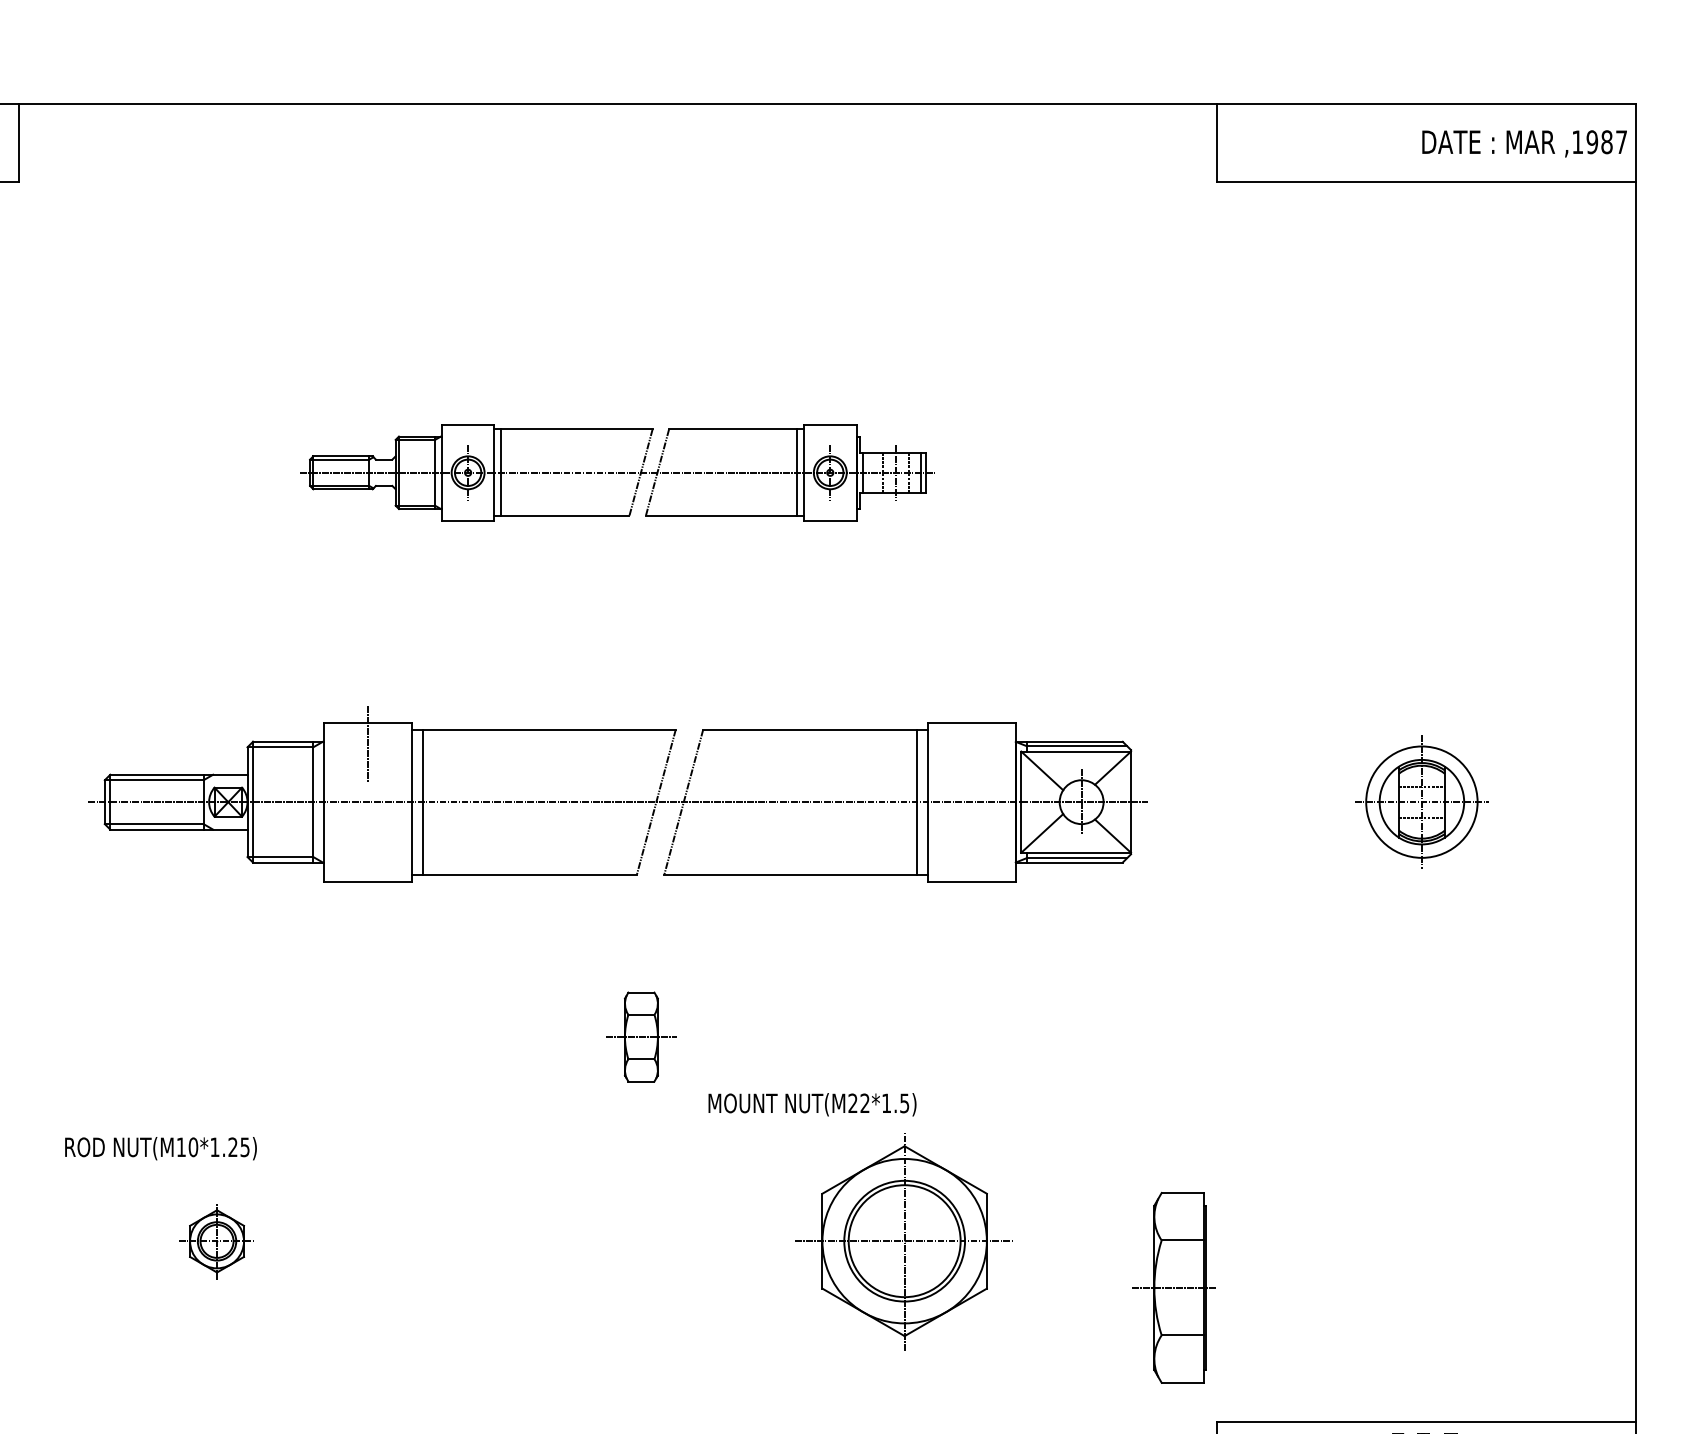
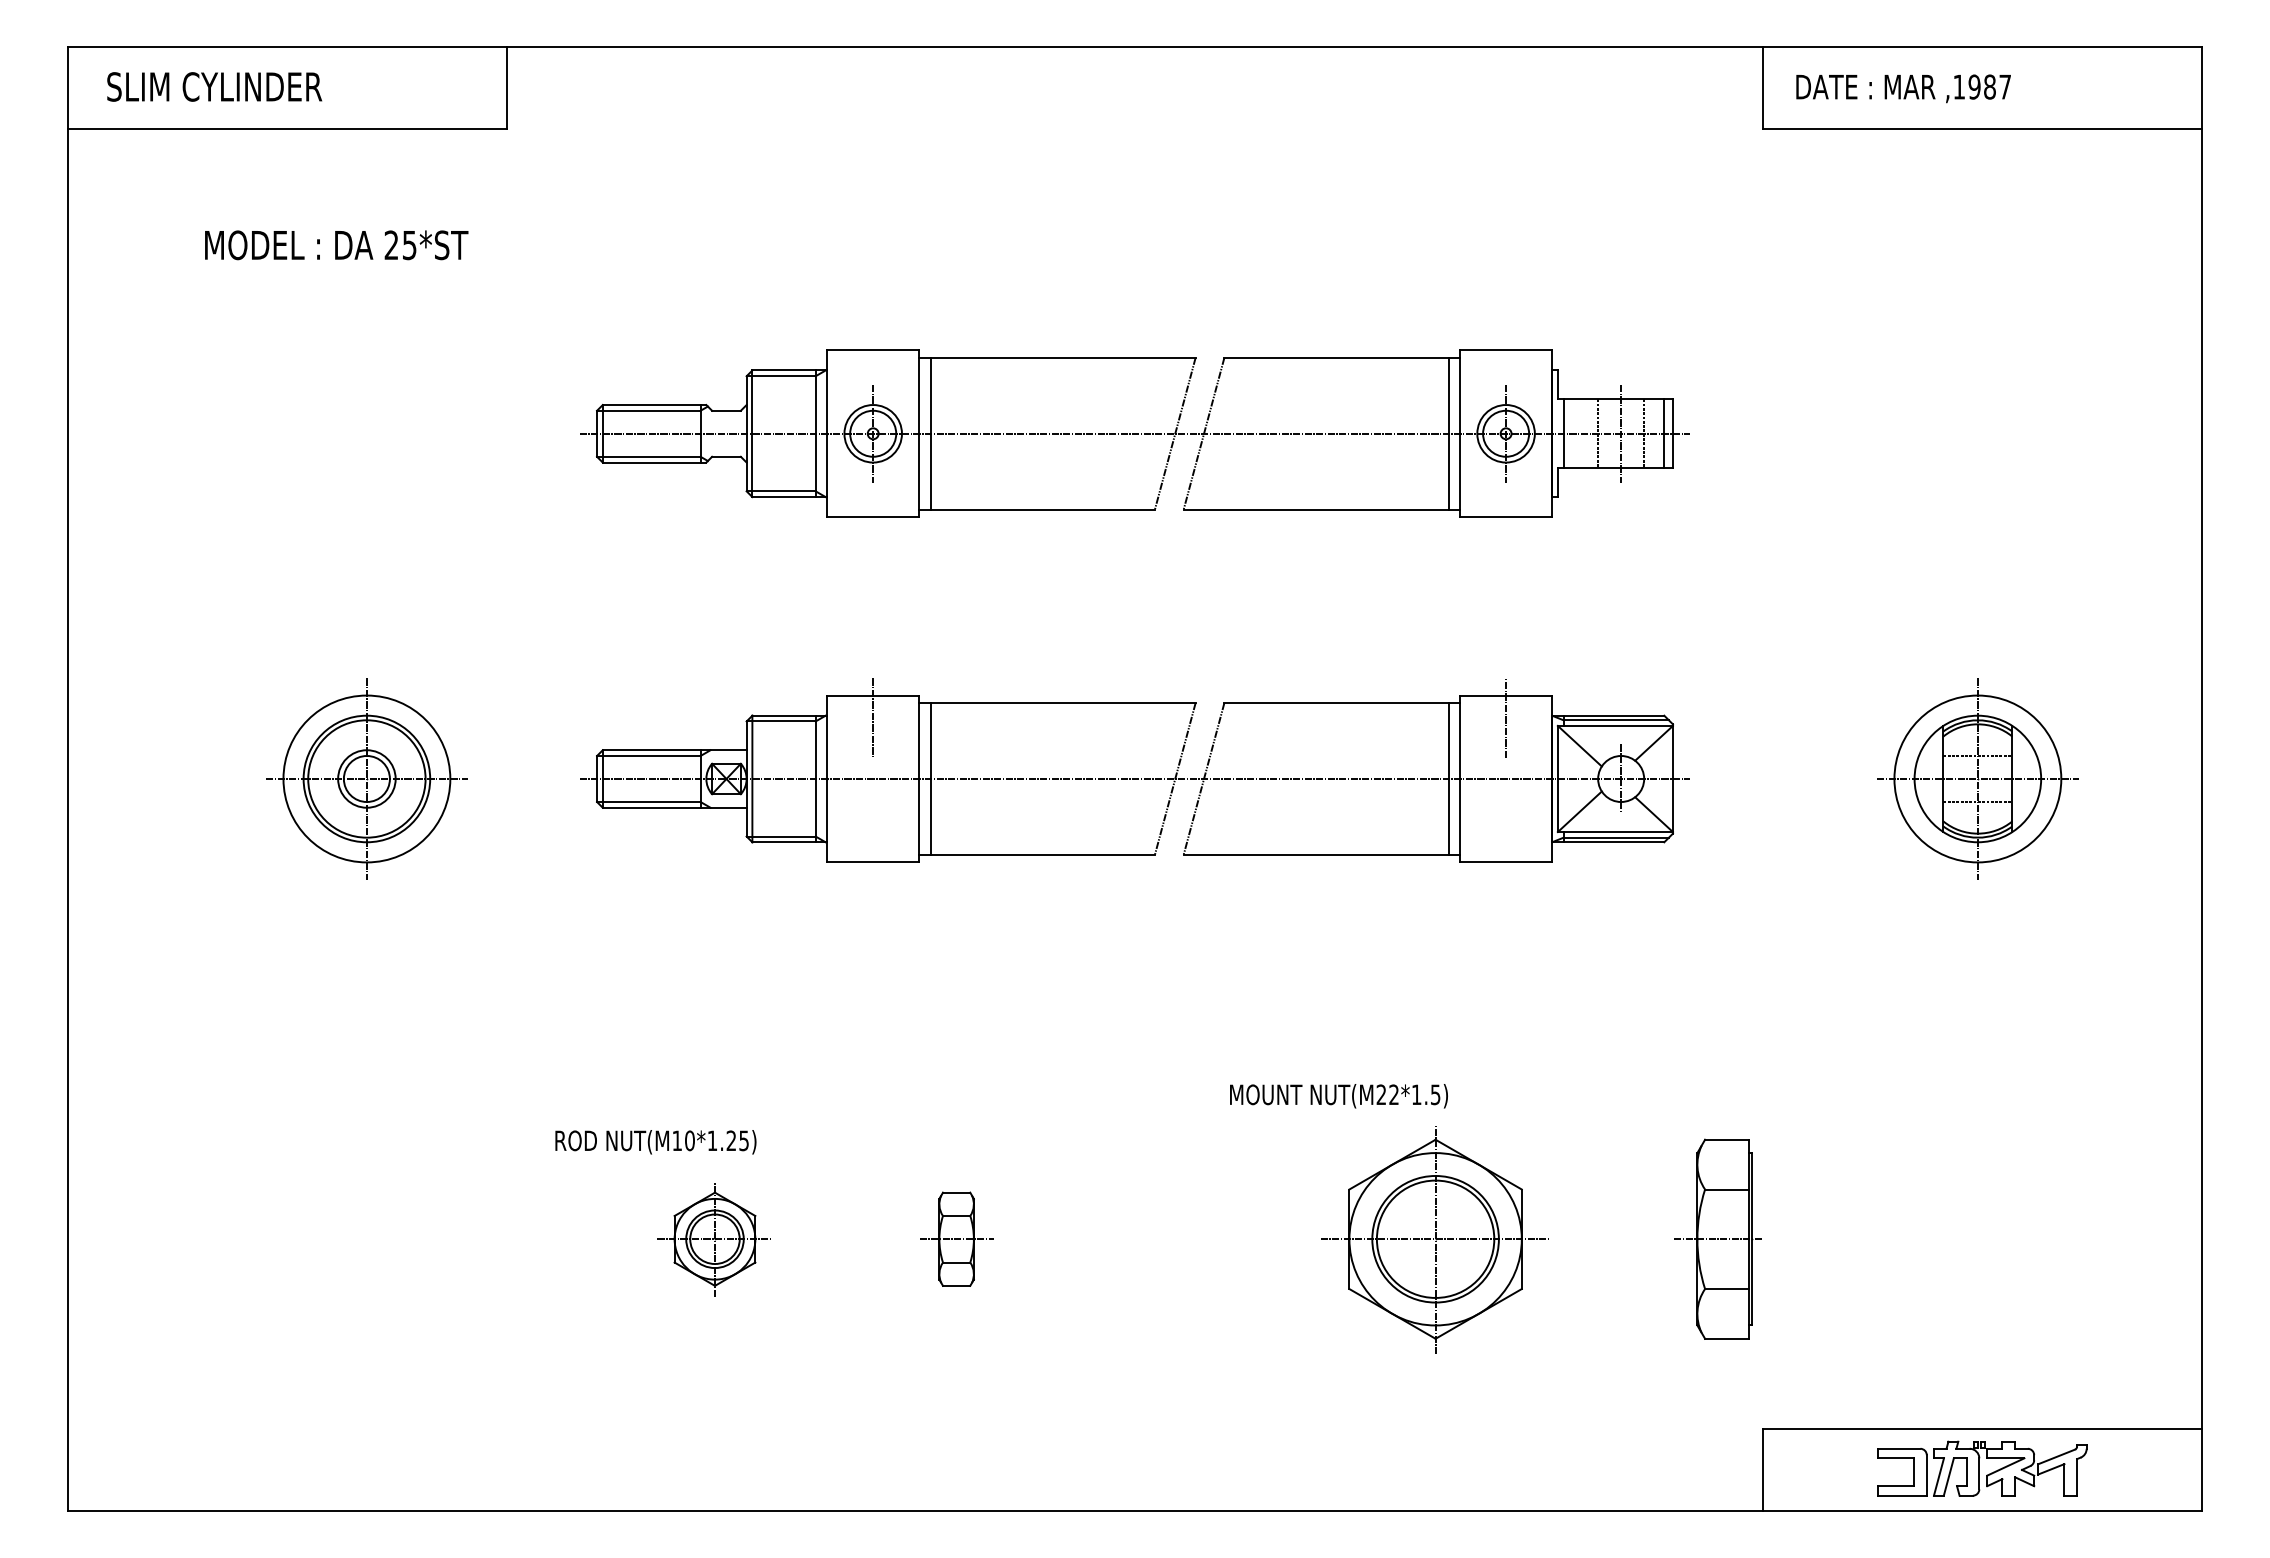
text: (1524, 143) -> (1903, 88), moved
part: (617, 472) -> (1134, 433), size x1.67
line: (972, 744) -> (1506, 718), added
part: (1421, 801) -> (1977, 778), size x1.43
part: (641, 1036) -> (956, 1238), moved
part: (215, 1241) -> (713, 1239), size x1.43
part: (1173, 1287) -> (1717, 1238), moved

